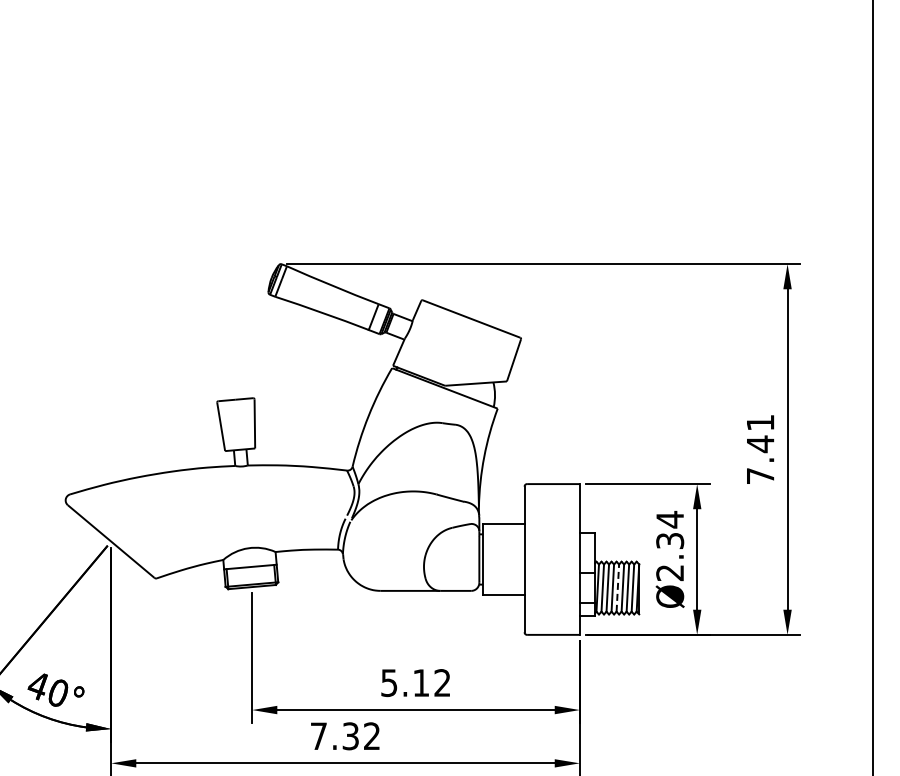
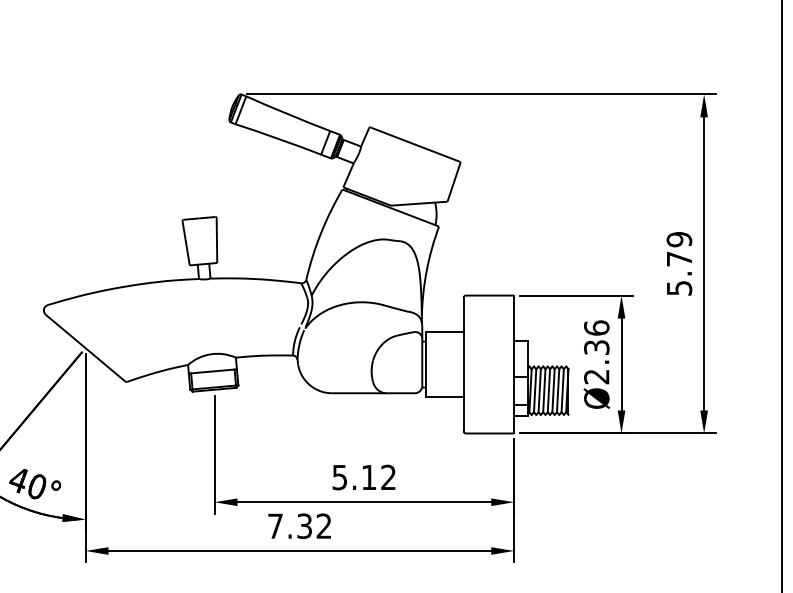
text: (760, 449) -> (679, 263), 7.41 -> 5.79
text: (670, 519) -> (597, 327), Ø2.34 -> Ø2.36
line: (617, 588) -> (548, 391), dashed -> solid

